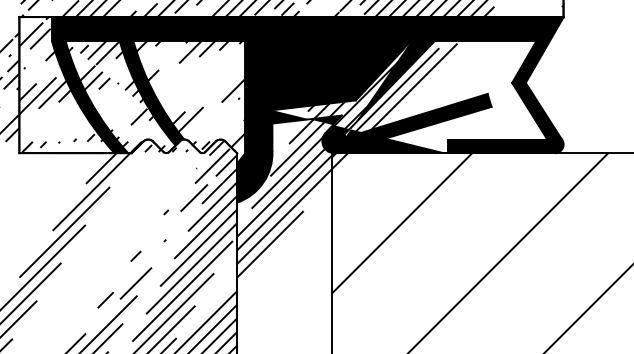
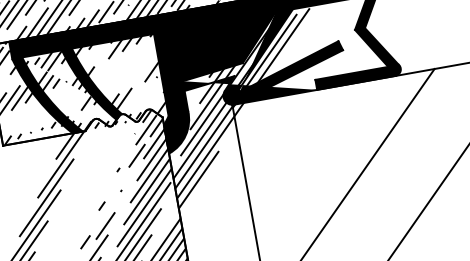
line: (402, 223) -> (293, 147), removed

